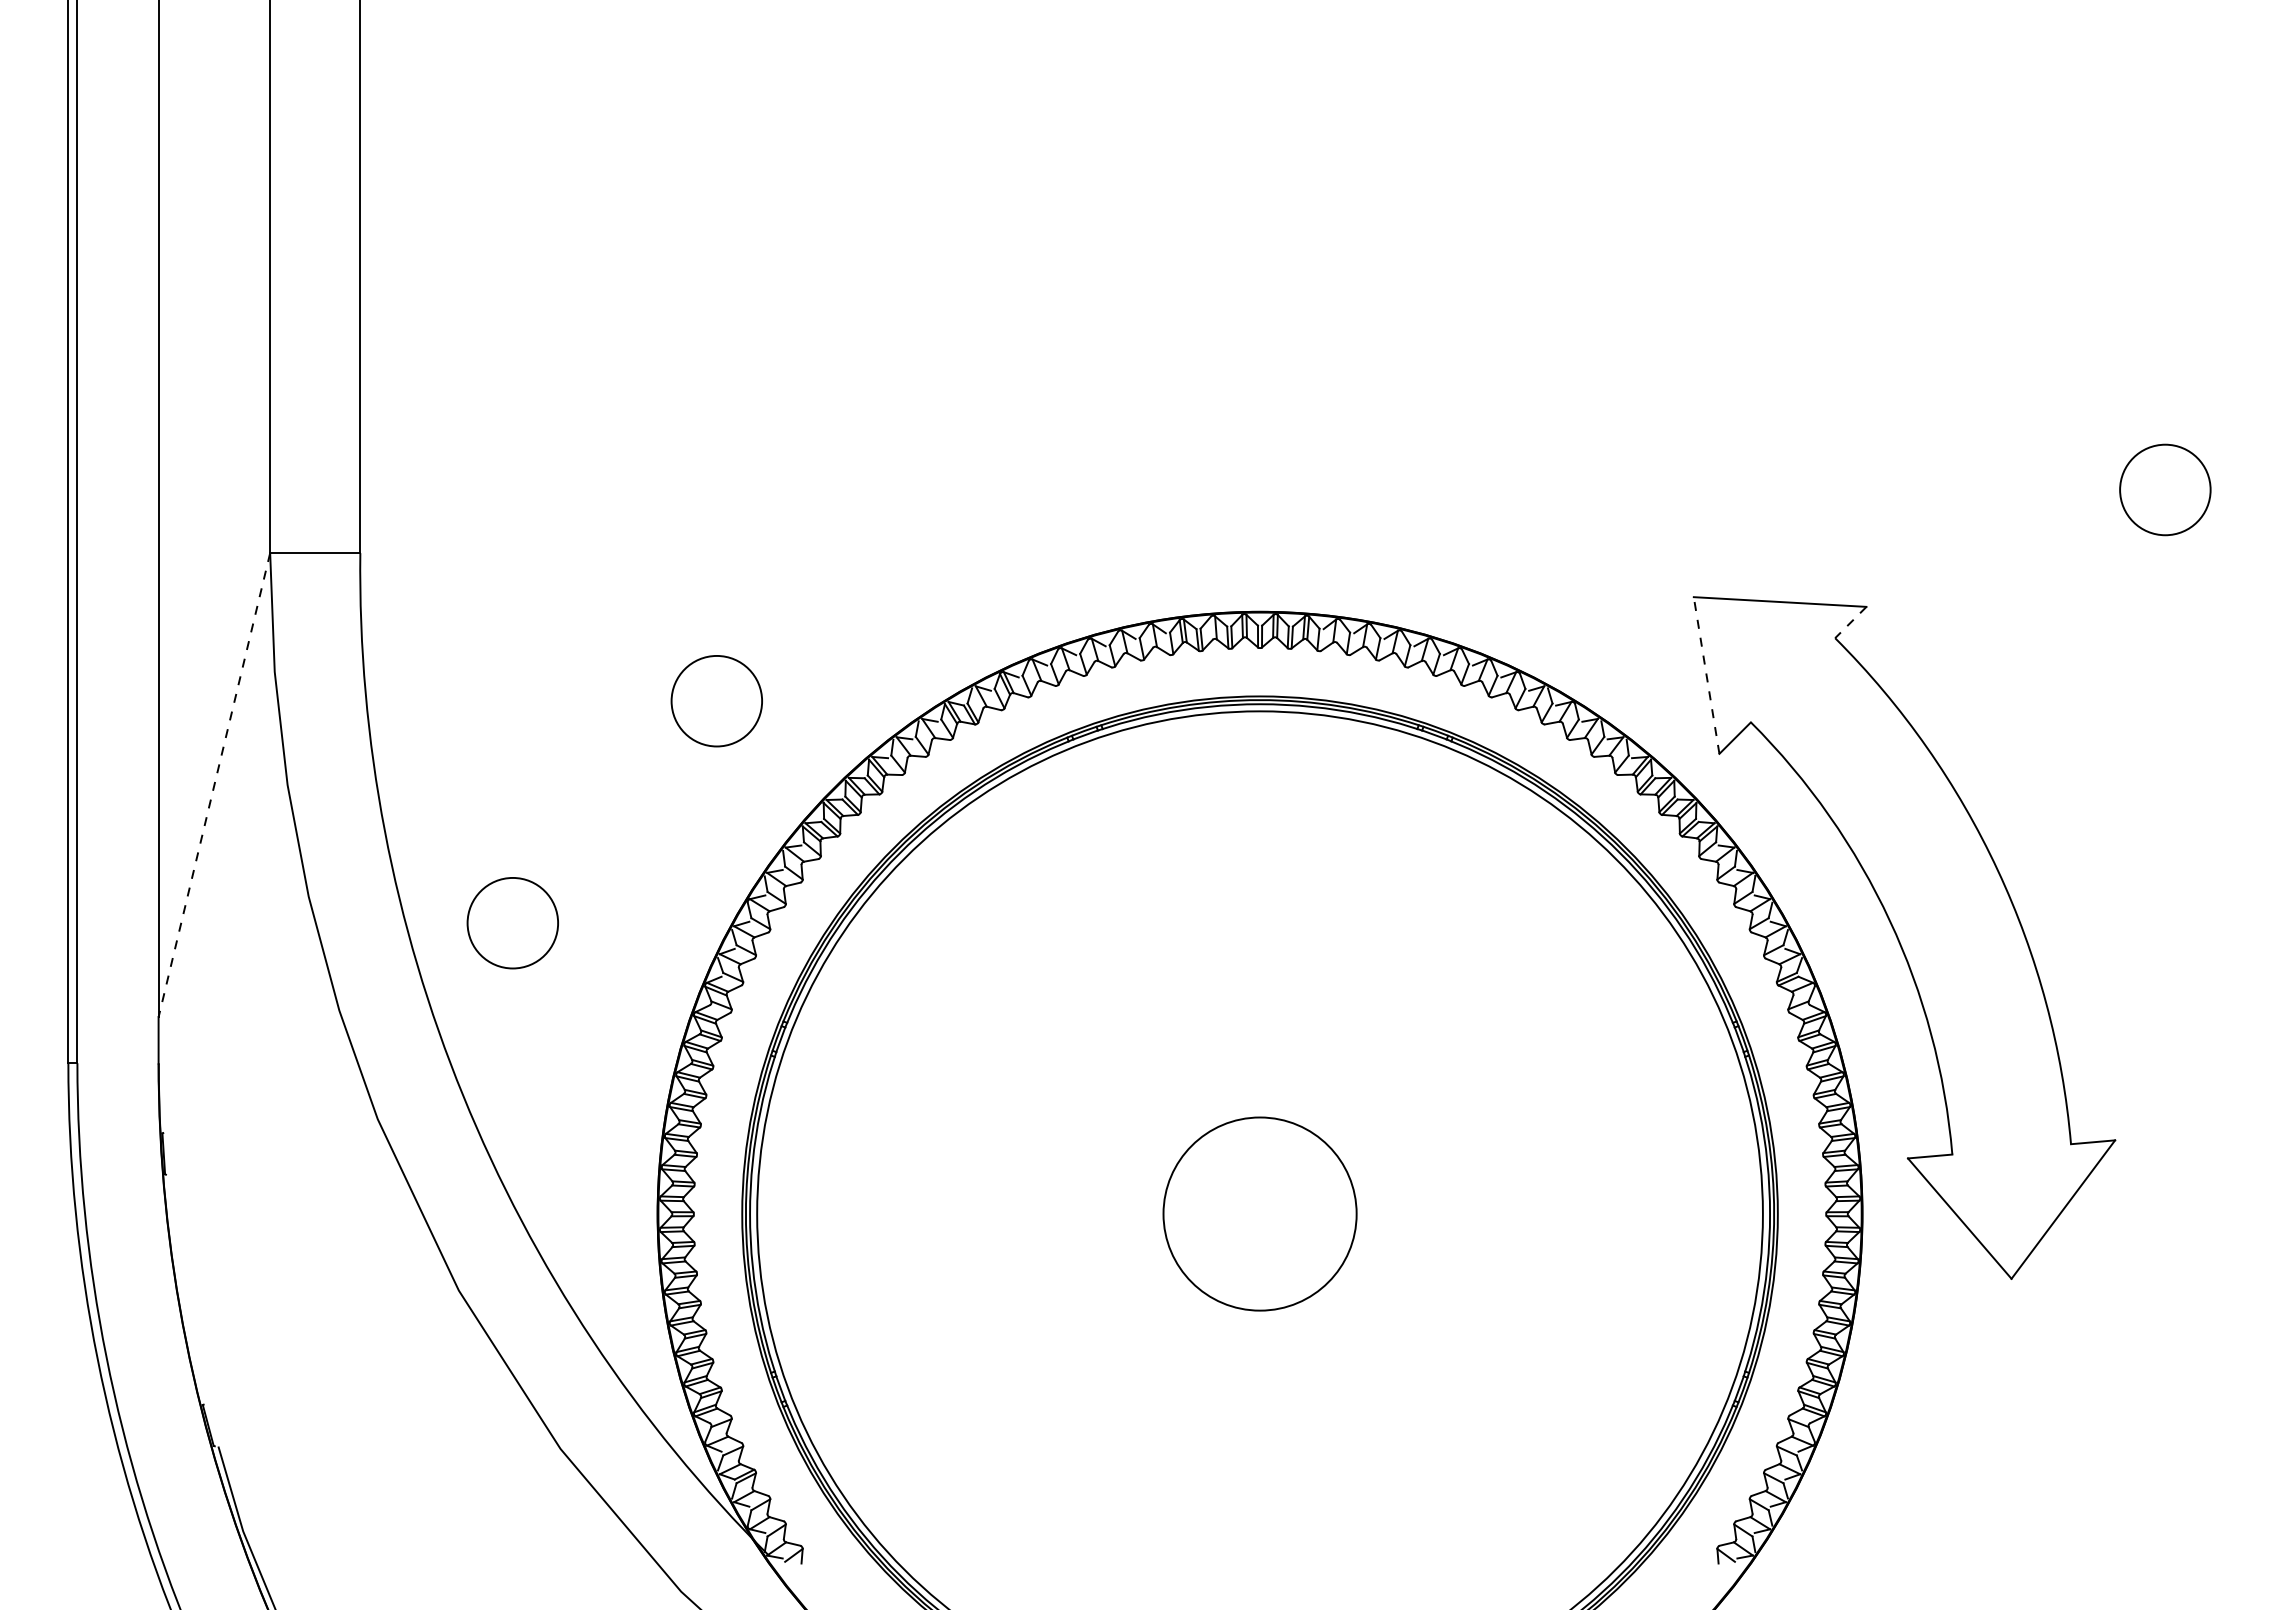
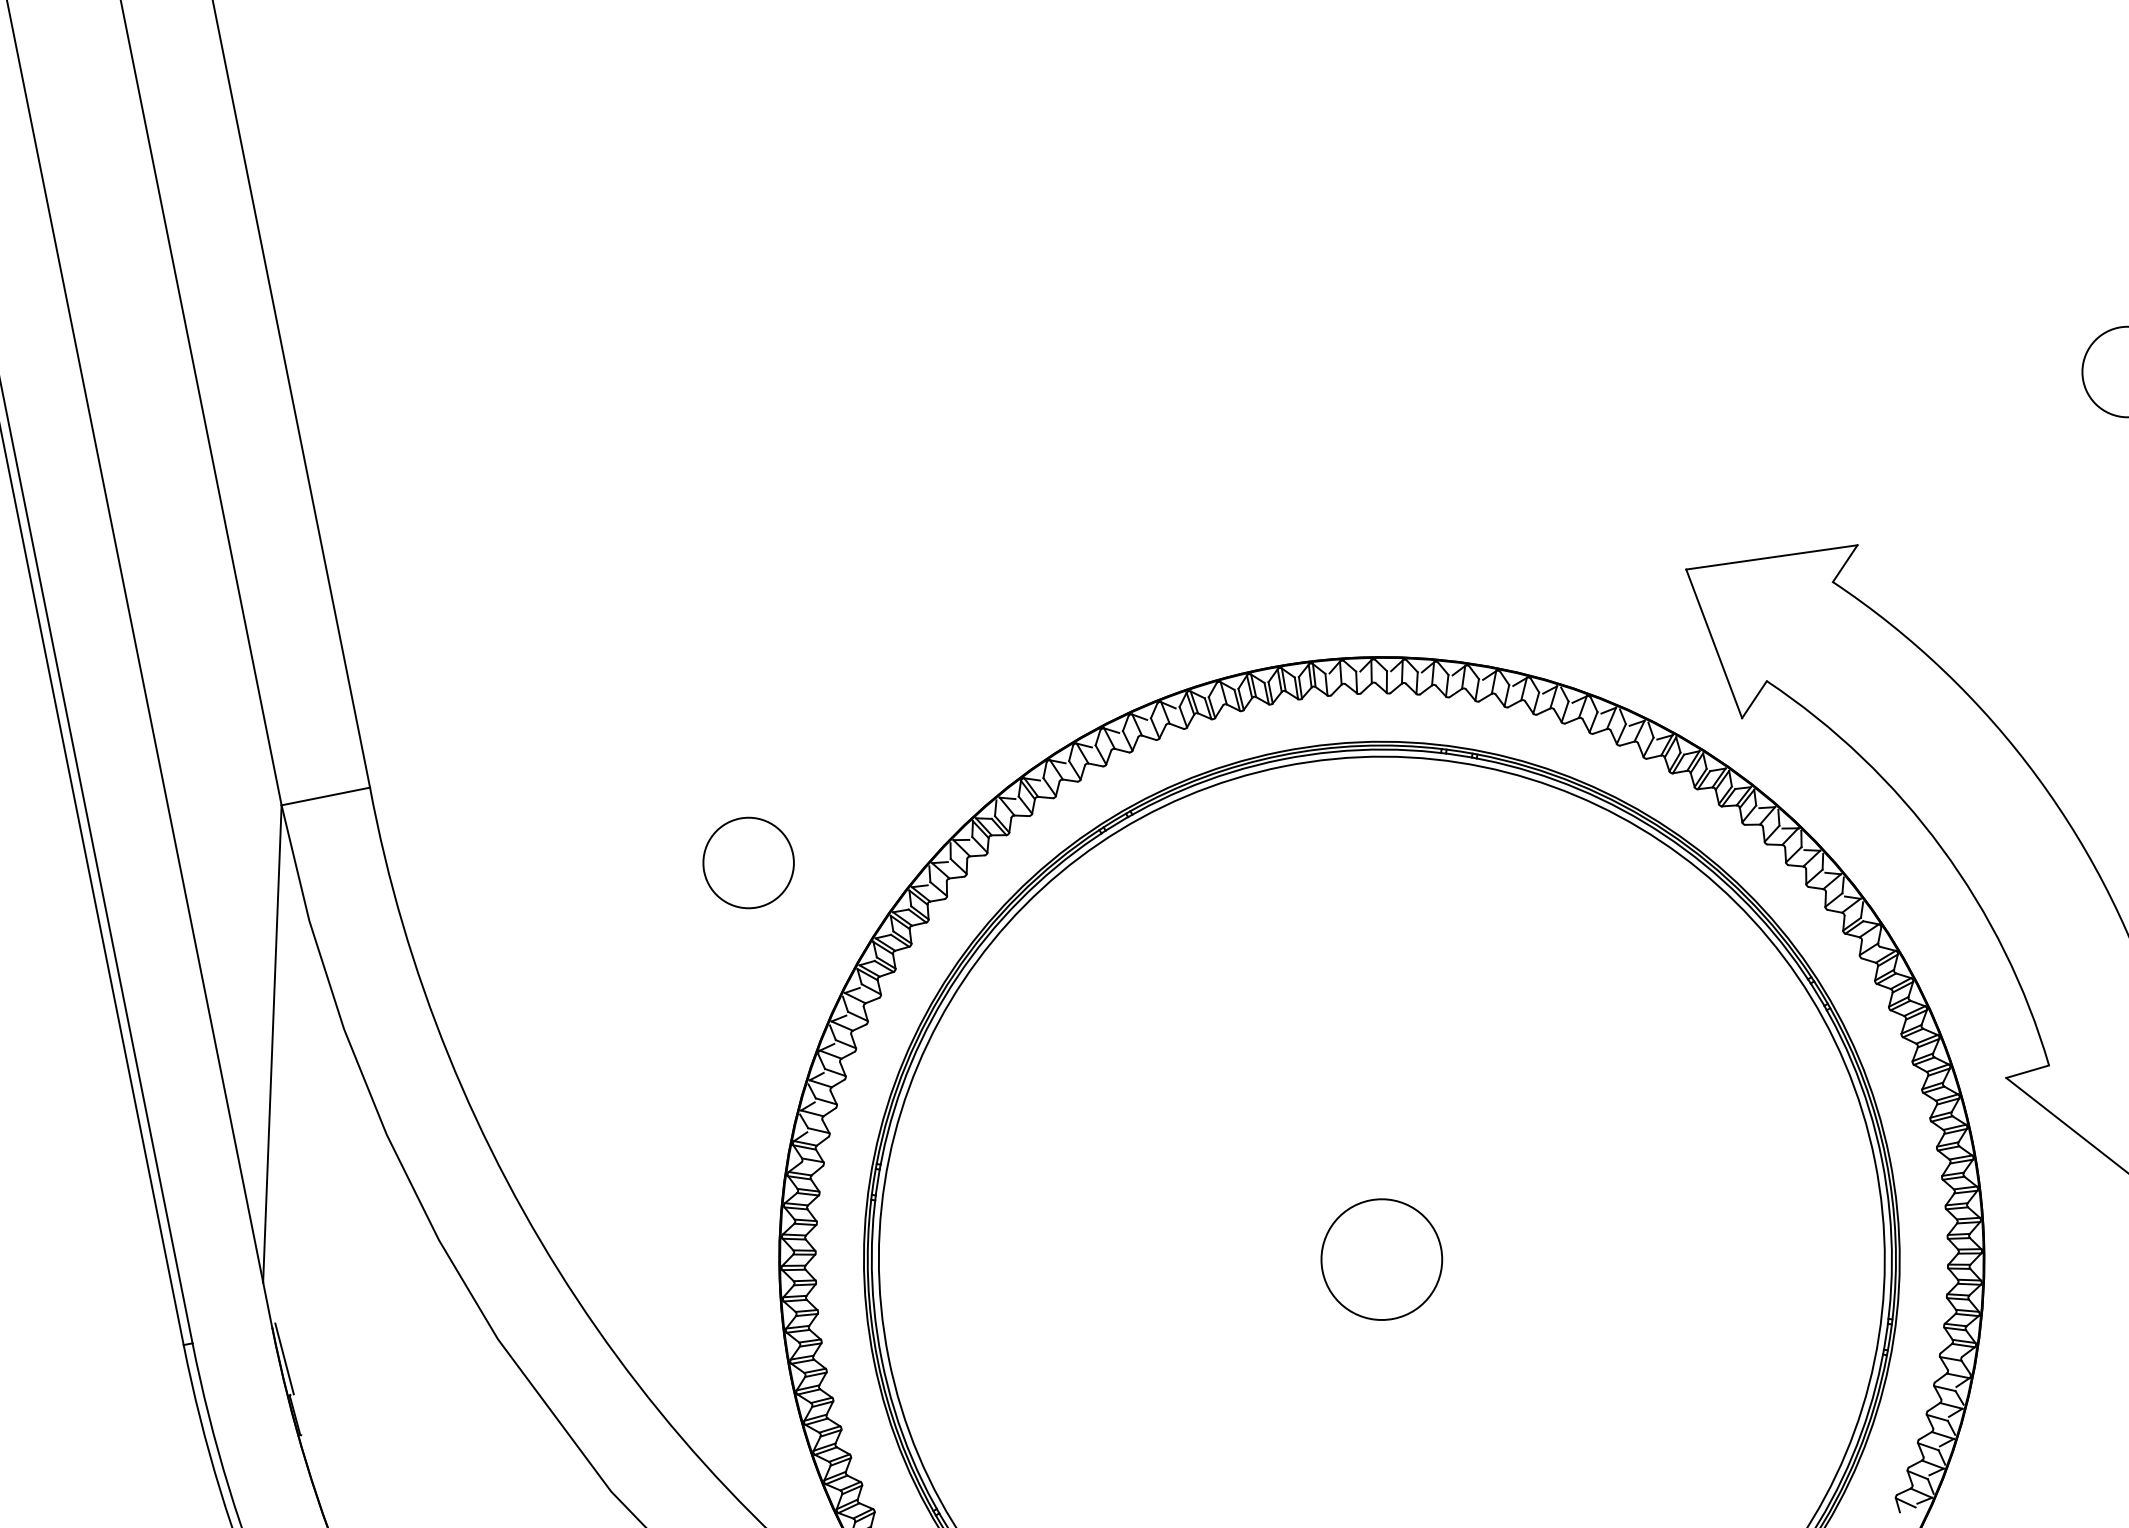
line: (1850, 622) -> (1844, 563), dashed -> solid
line: (1706, 675) -> (1714, 643), dashed -> solid
line: (214, 785) -> (272, 1044), dashed -> solid
circle: (512, 923) -> (591, 1121), removed
line: (164, 1096) -> (284, 1358), added
circle: (1259, 1214) -> (1381, 1260), size x0.62

